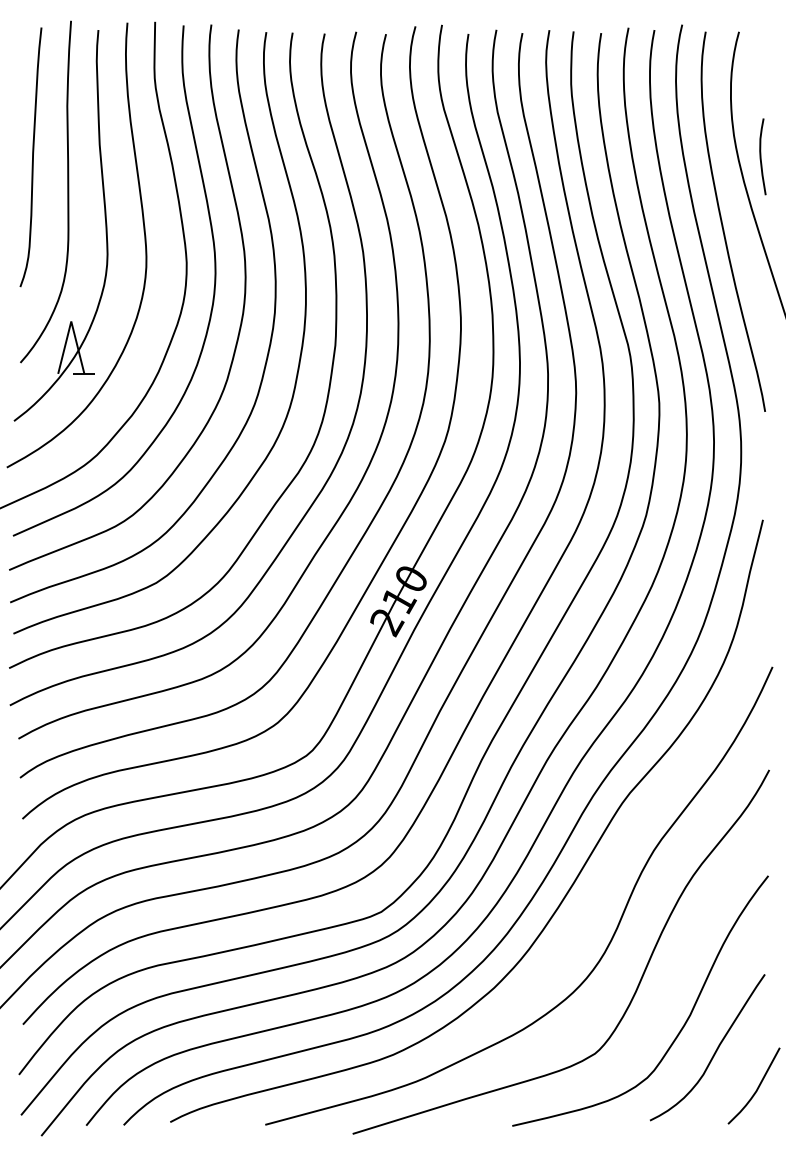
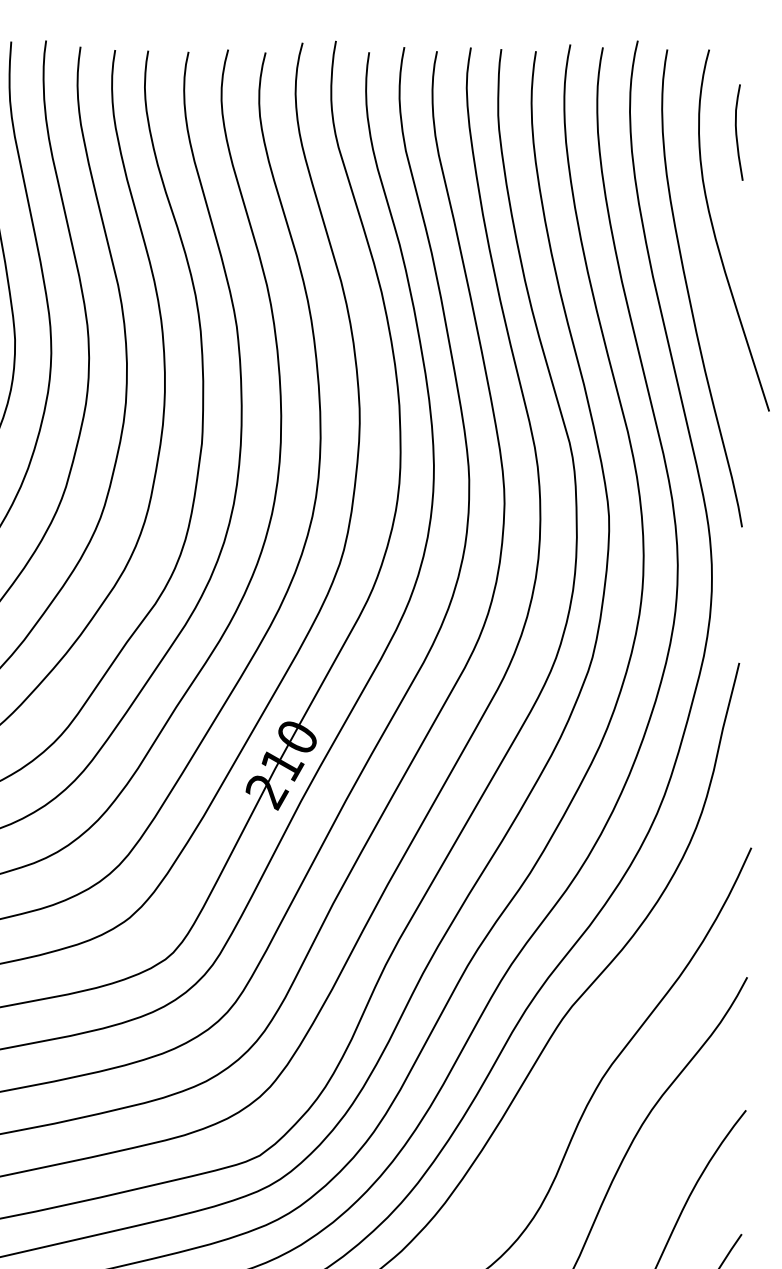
curve: (761, 156) -> (737, 132), moved

